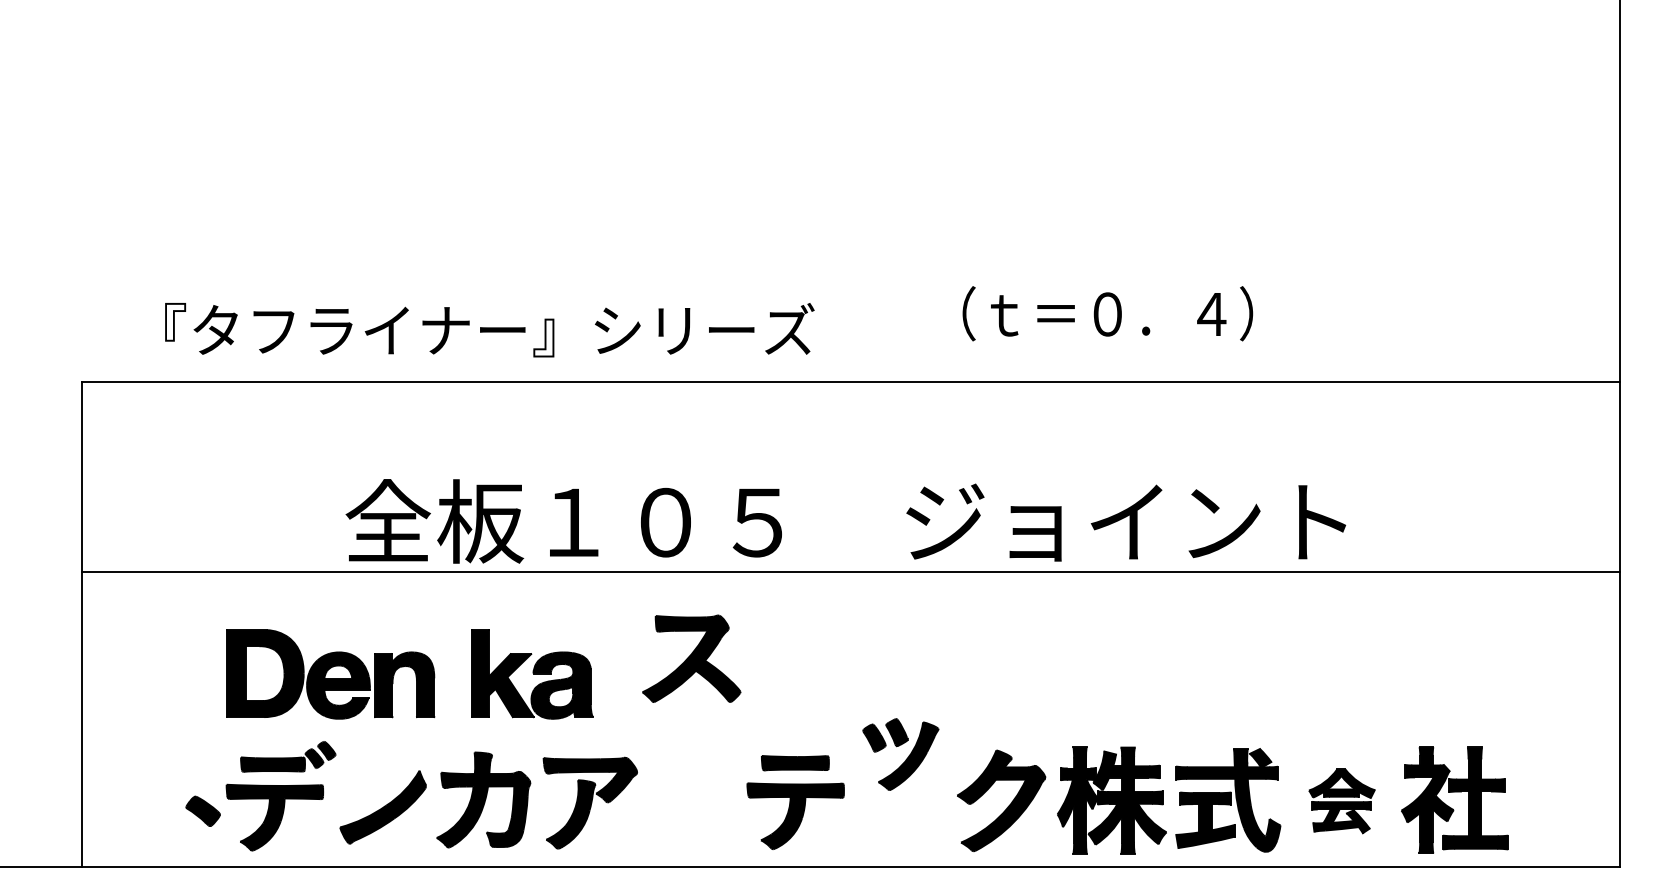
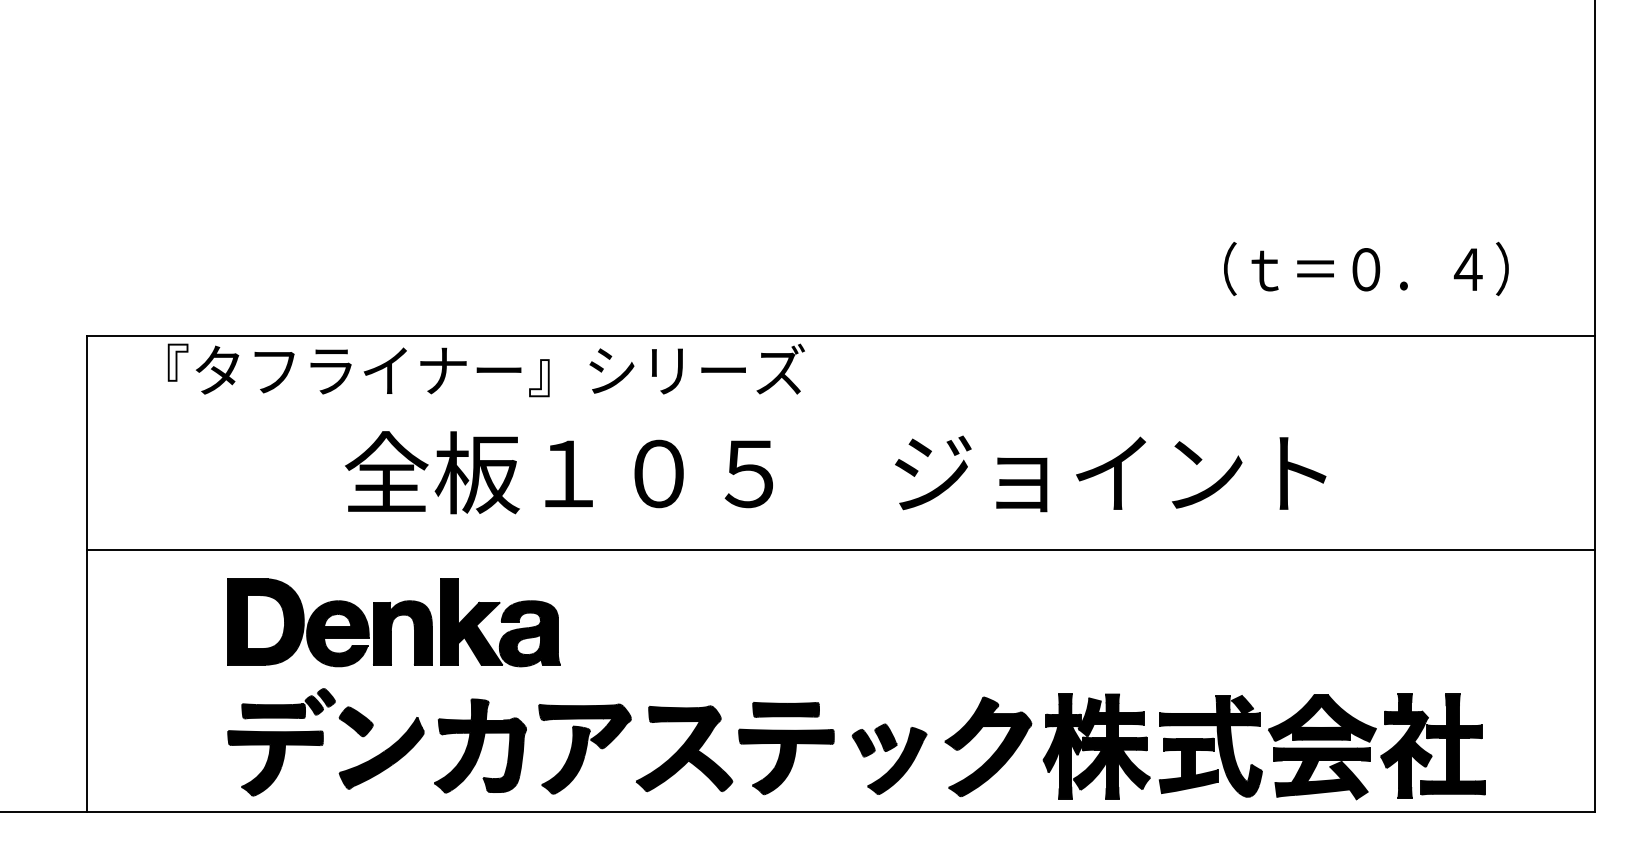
text: (1107, 313) -> (1366, 268), moved
text: (489, 330) -> (486, 370), moved
line: (850, 572) -> (840, 550), moved
part: (691, 658) -> (684, 748), moved
part: (532, 674) -> (500, 622), moved
part: (905, 759) -> (894, 764), moved
part: (1341, 801) -> (1321, 747), size x1.67
part: (202, 810) -> (355, 720), moved

